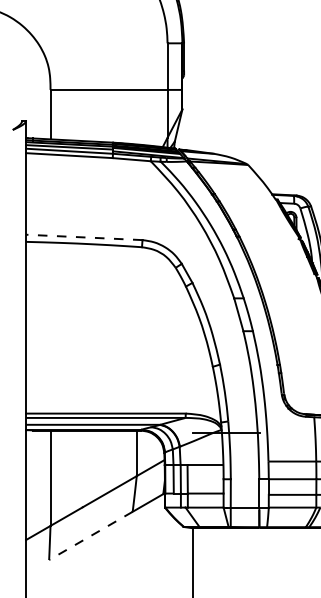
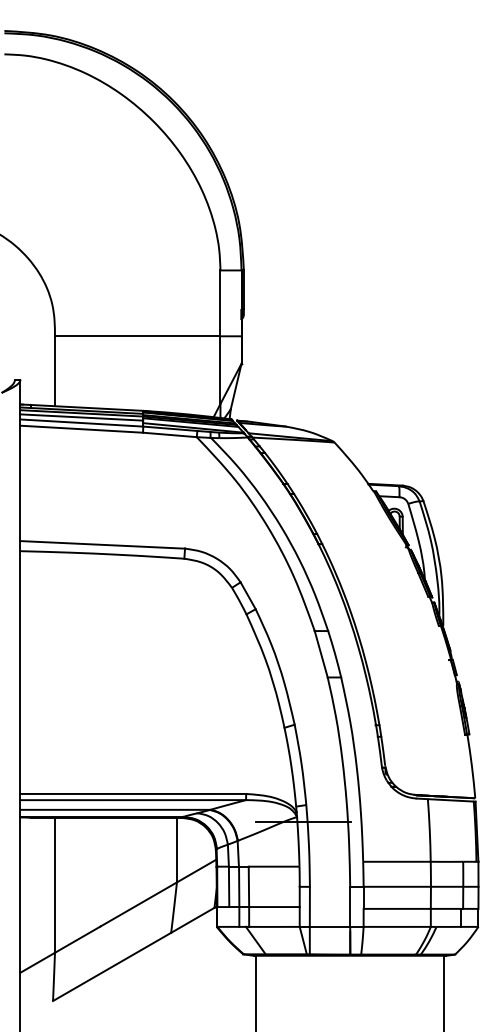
line: (84, 237) -> (102, 544), dashed -> solid
line: (90, 536) -> (111, 967), dashed -> solid

